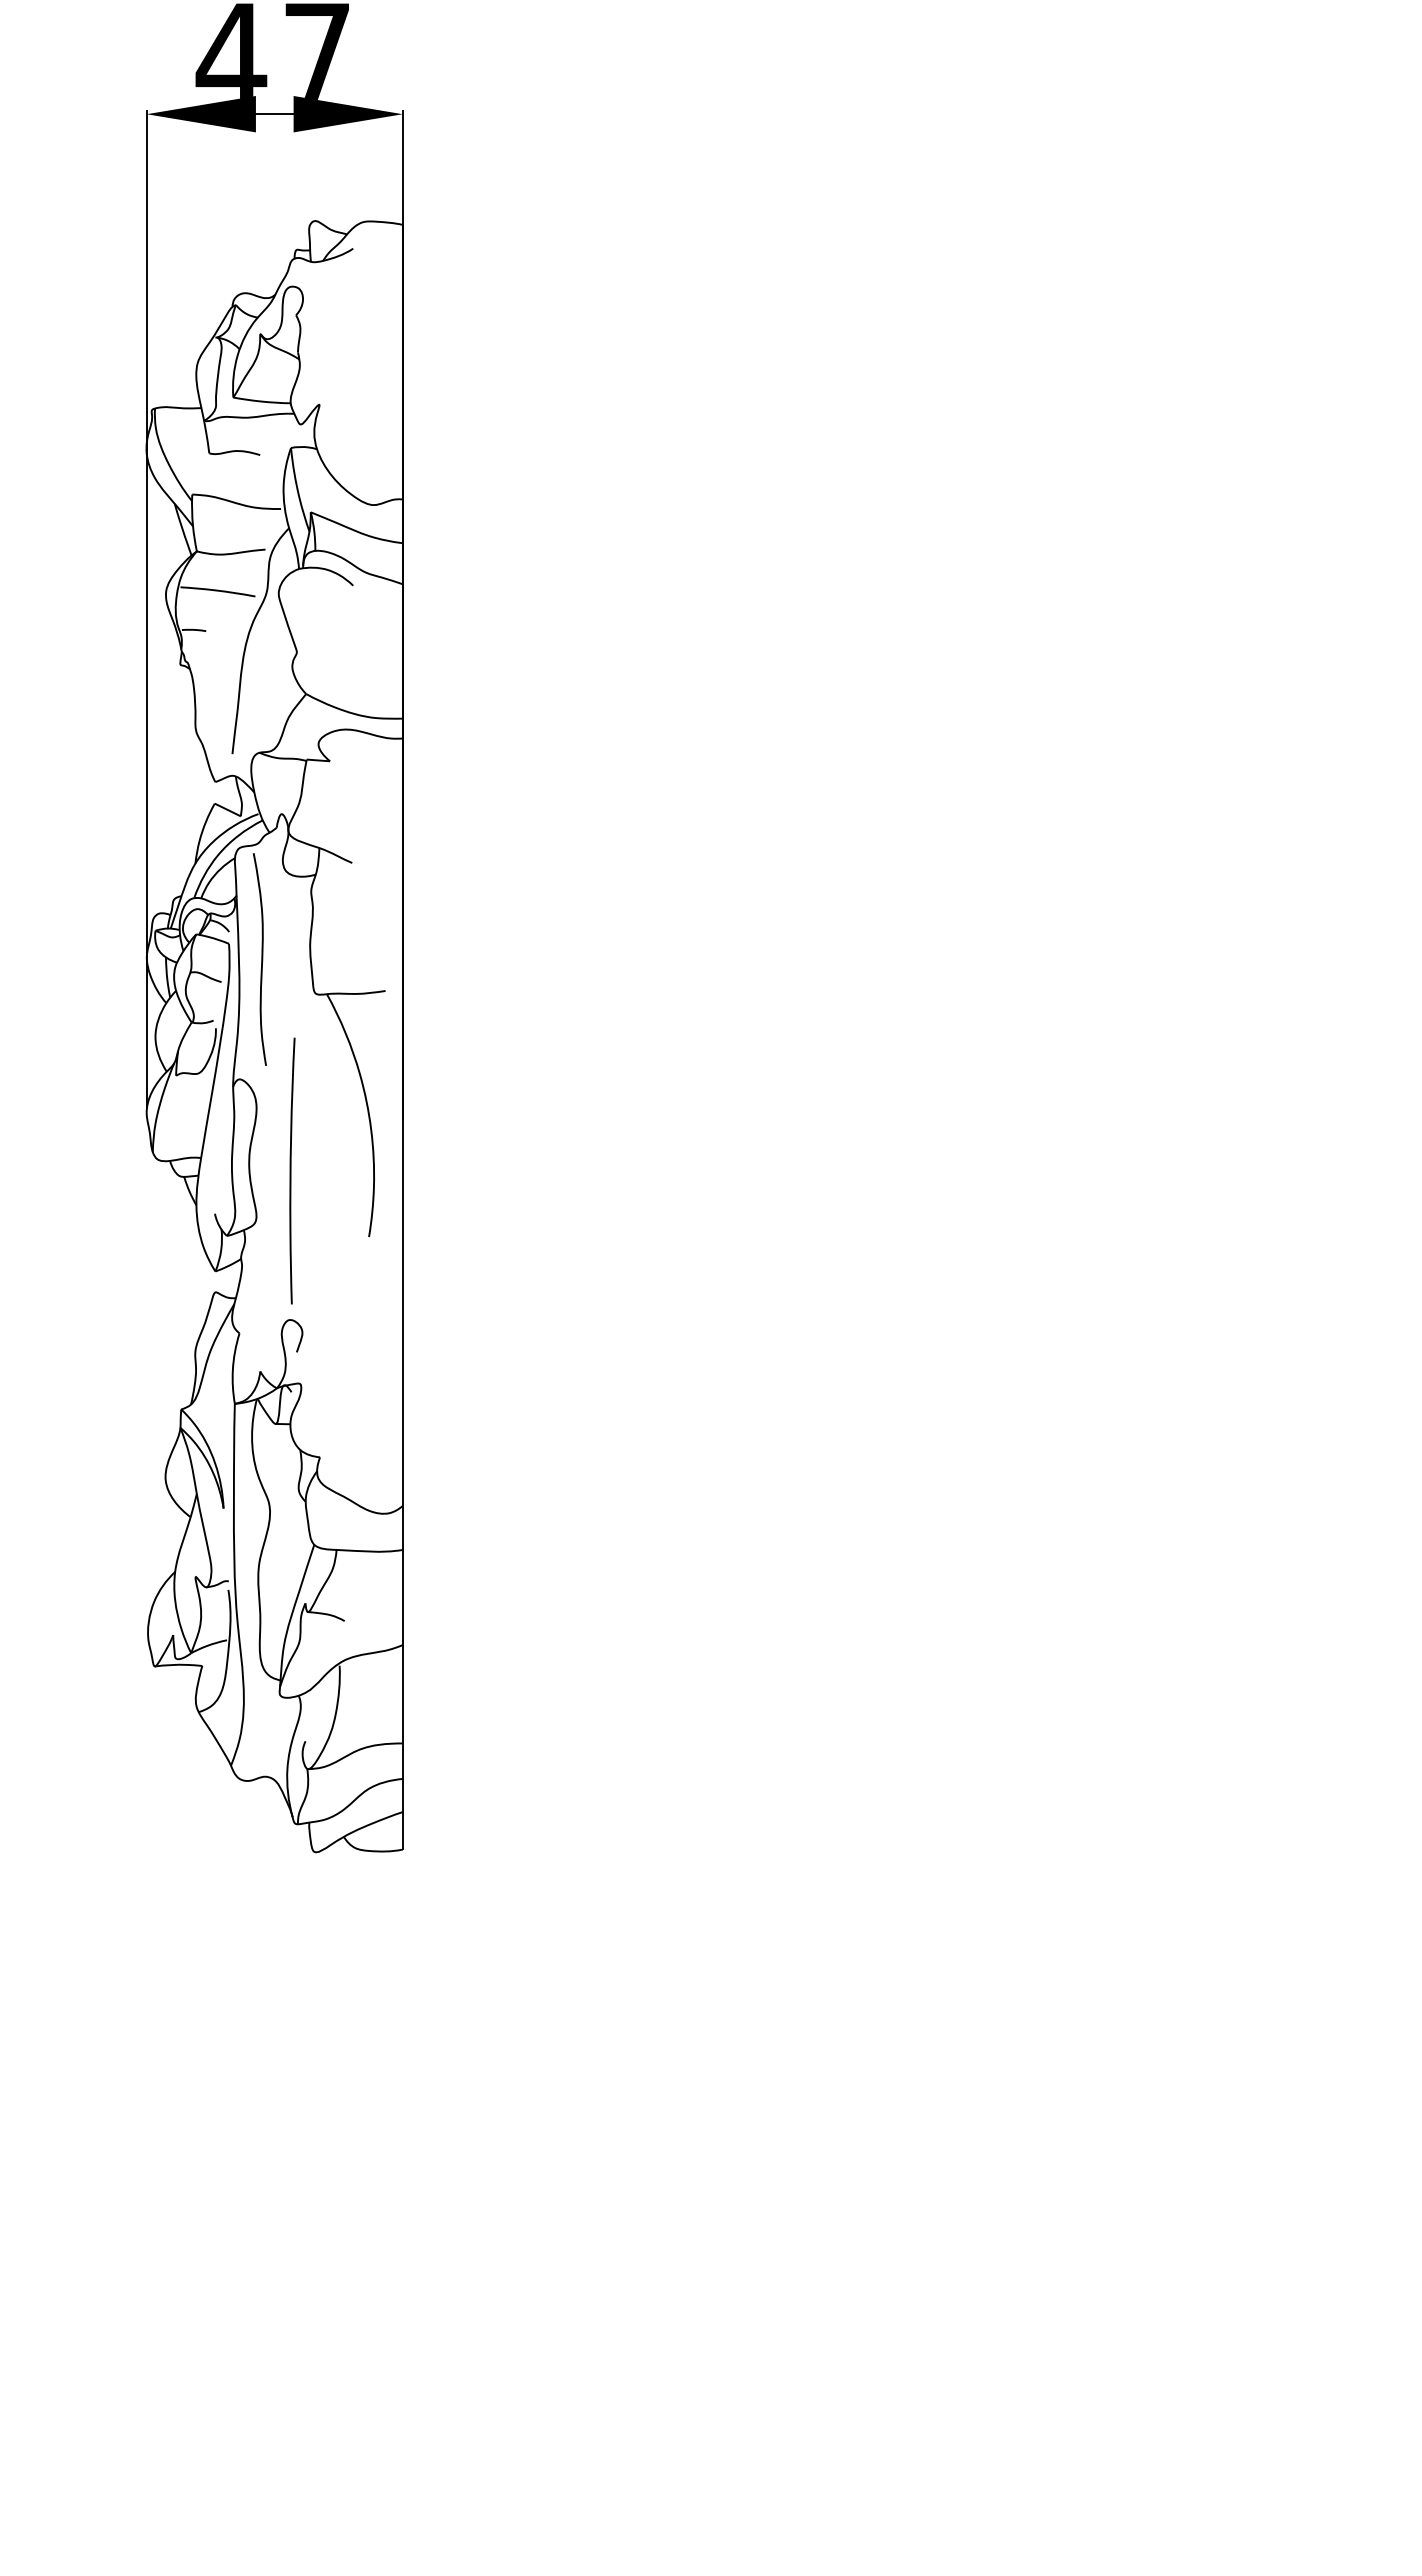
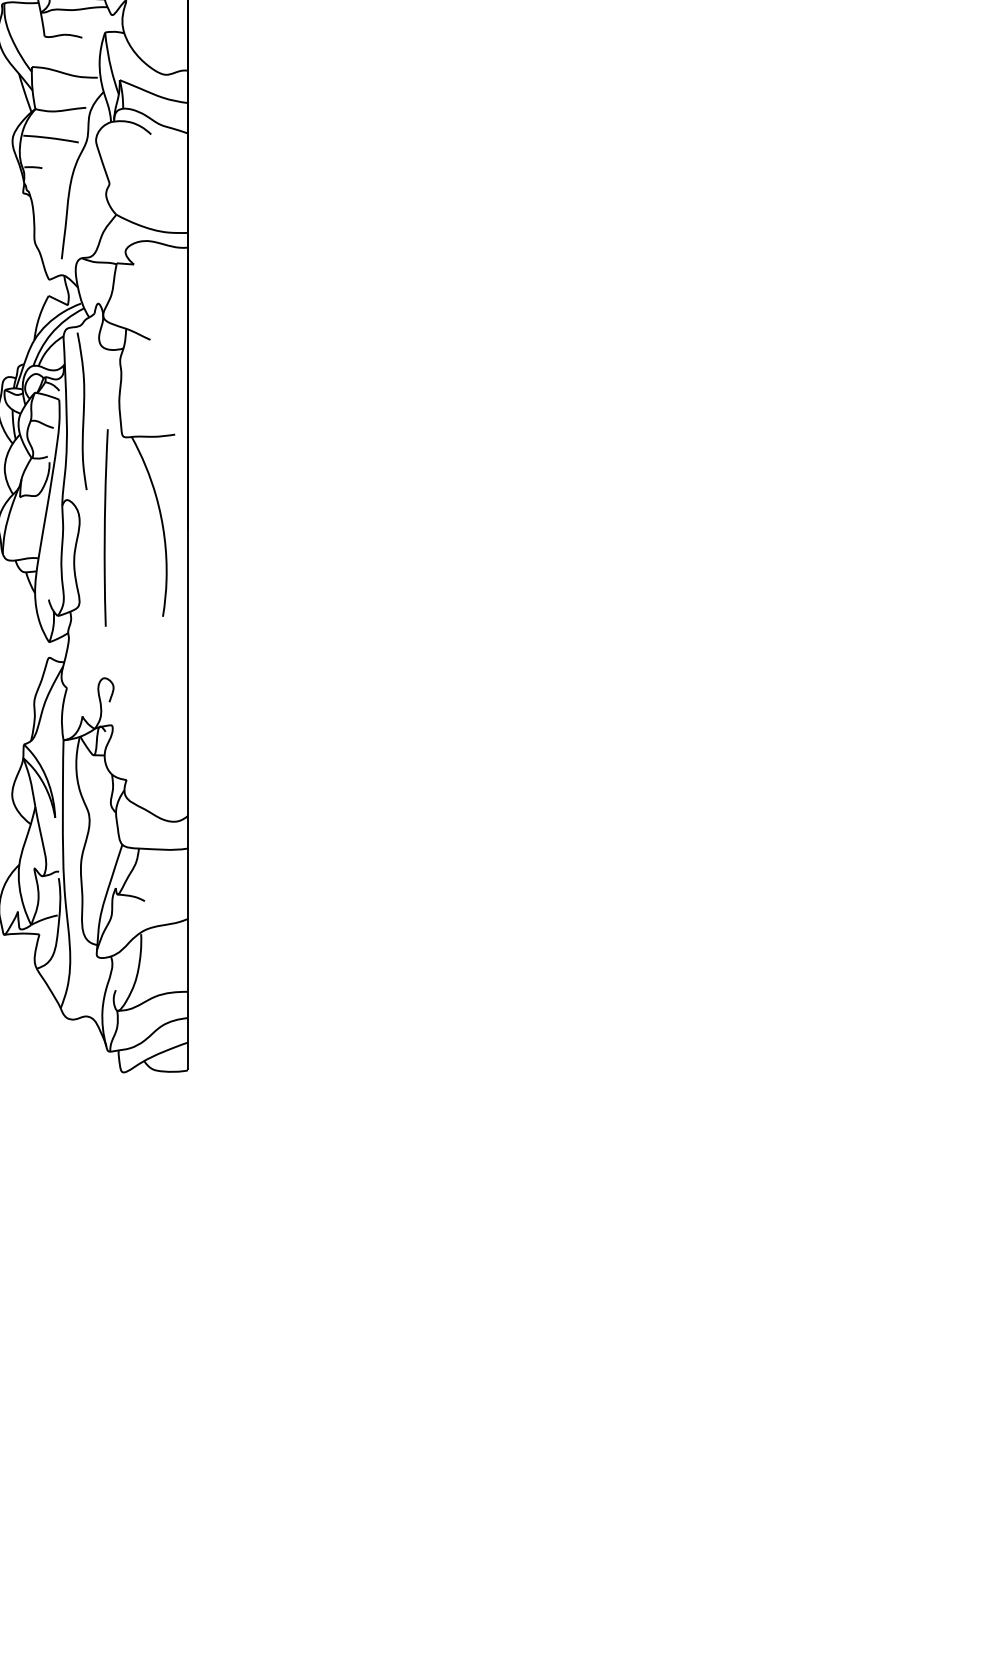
curve: (291, 1170) -> (105, 527), moved

